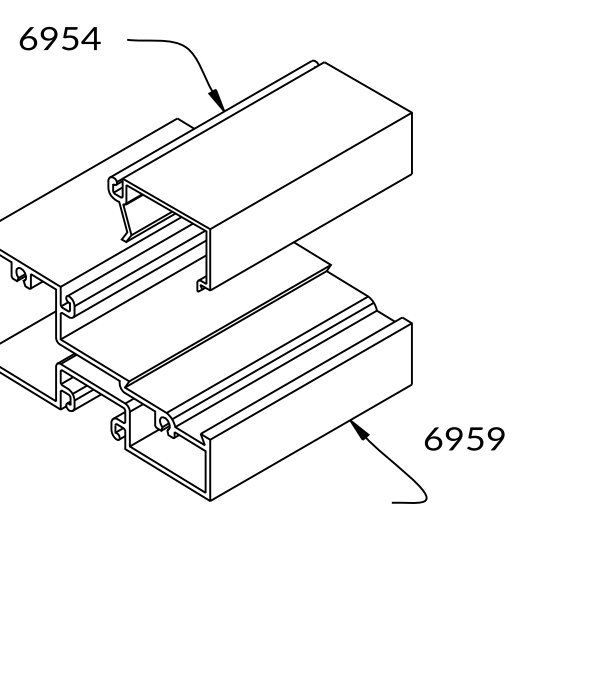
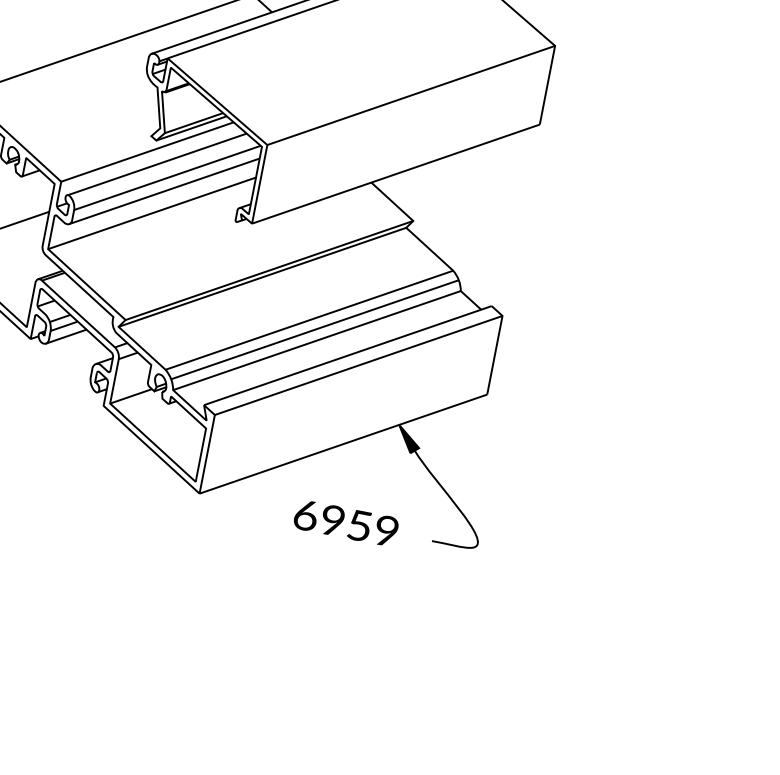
text: (464, 438) -> (346, 522), moved

